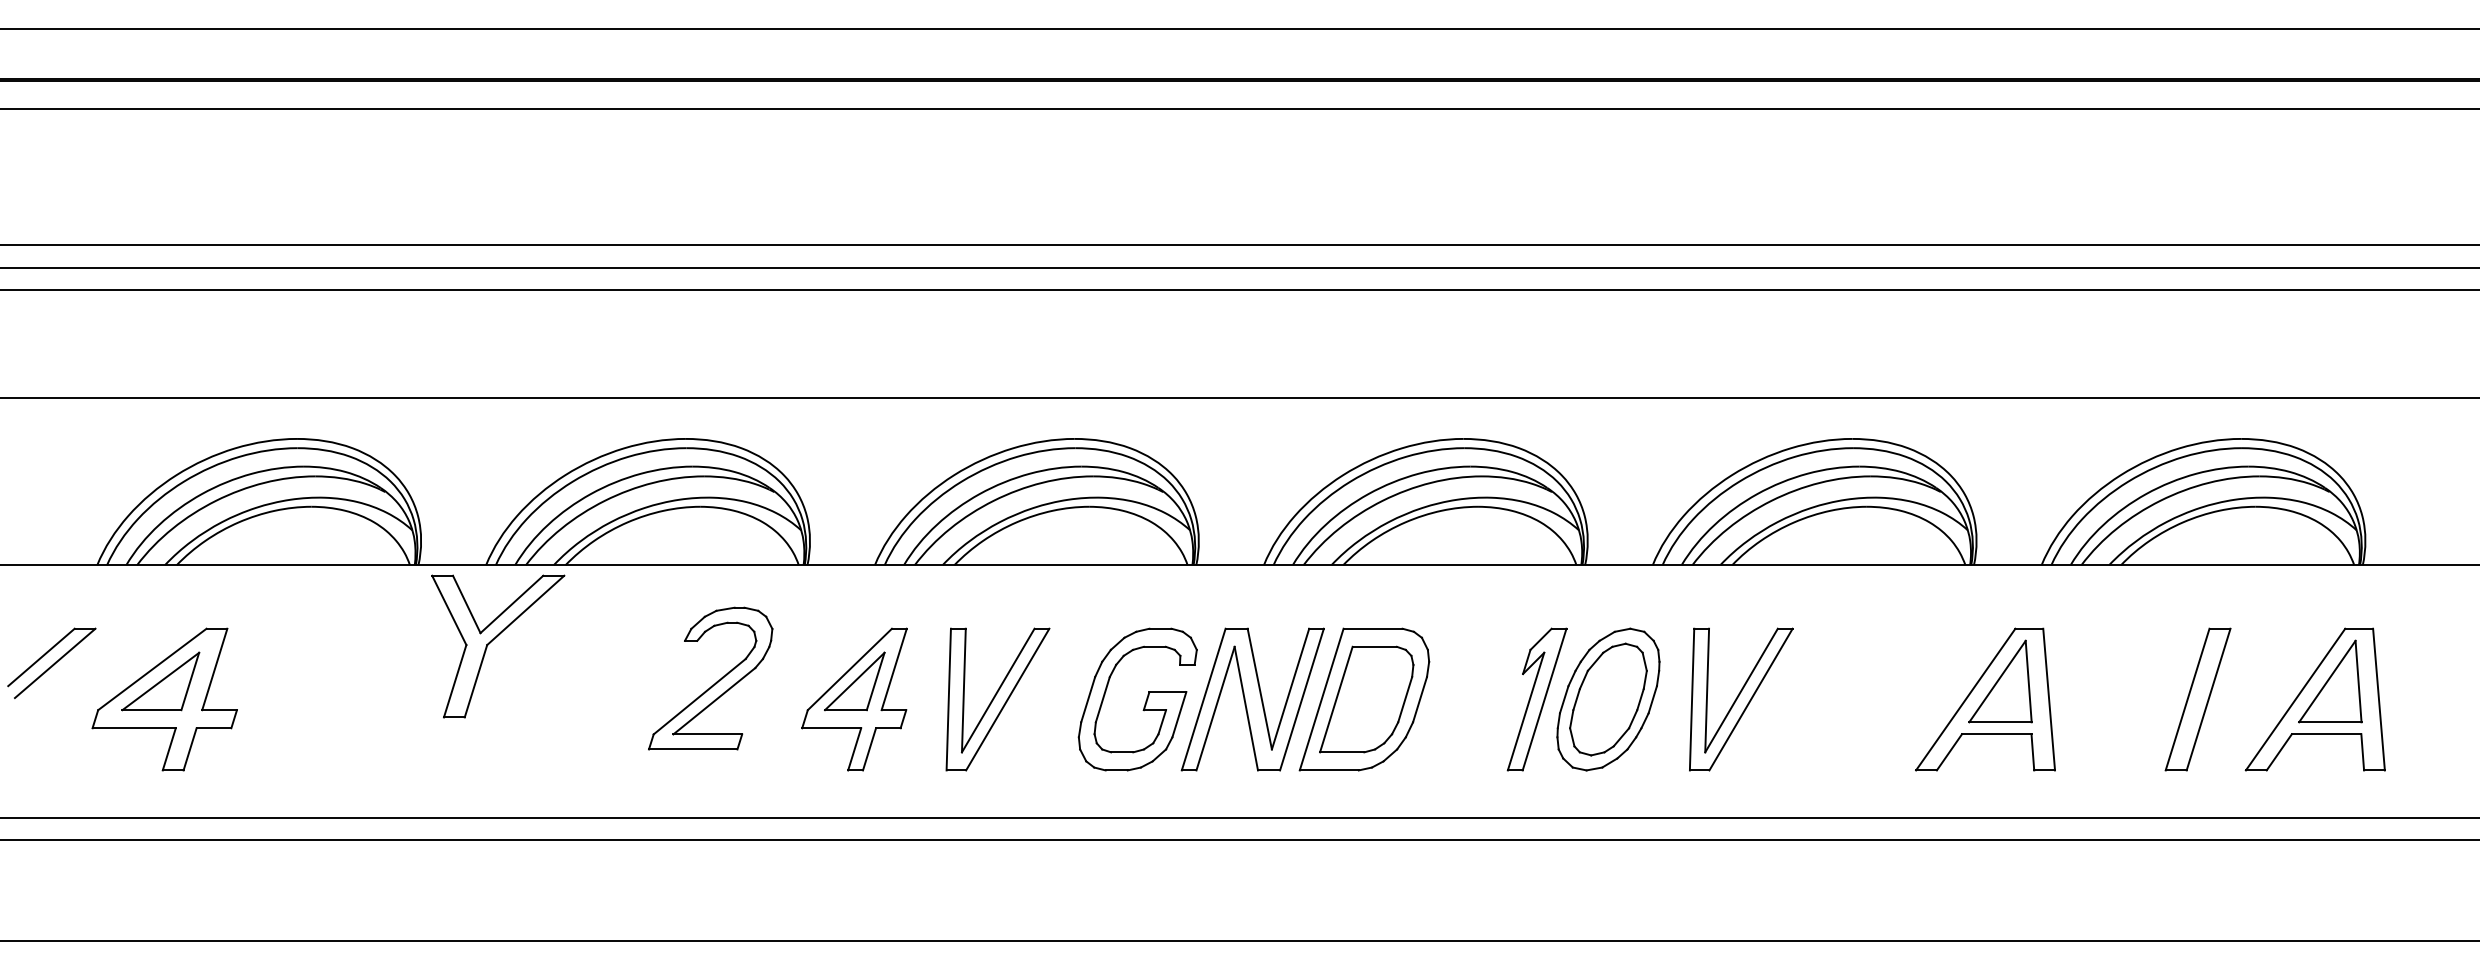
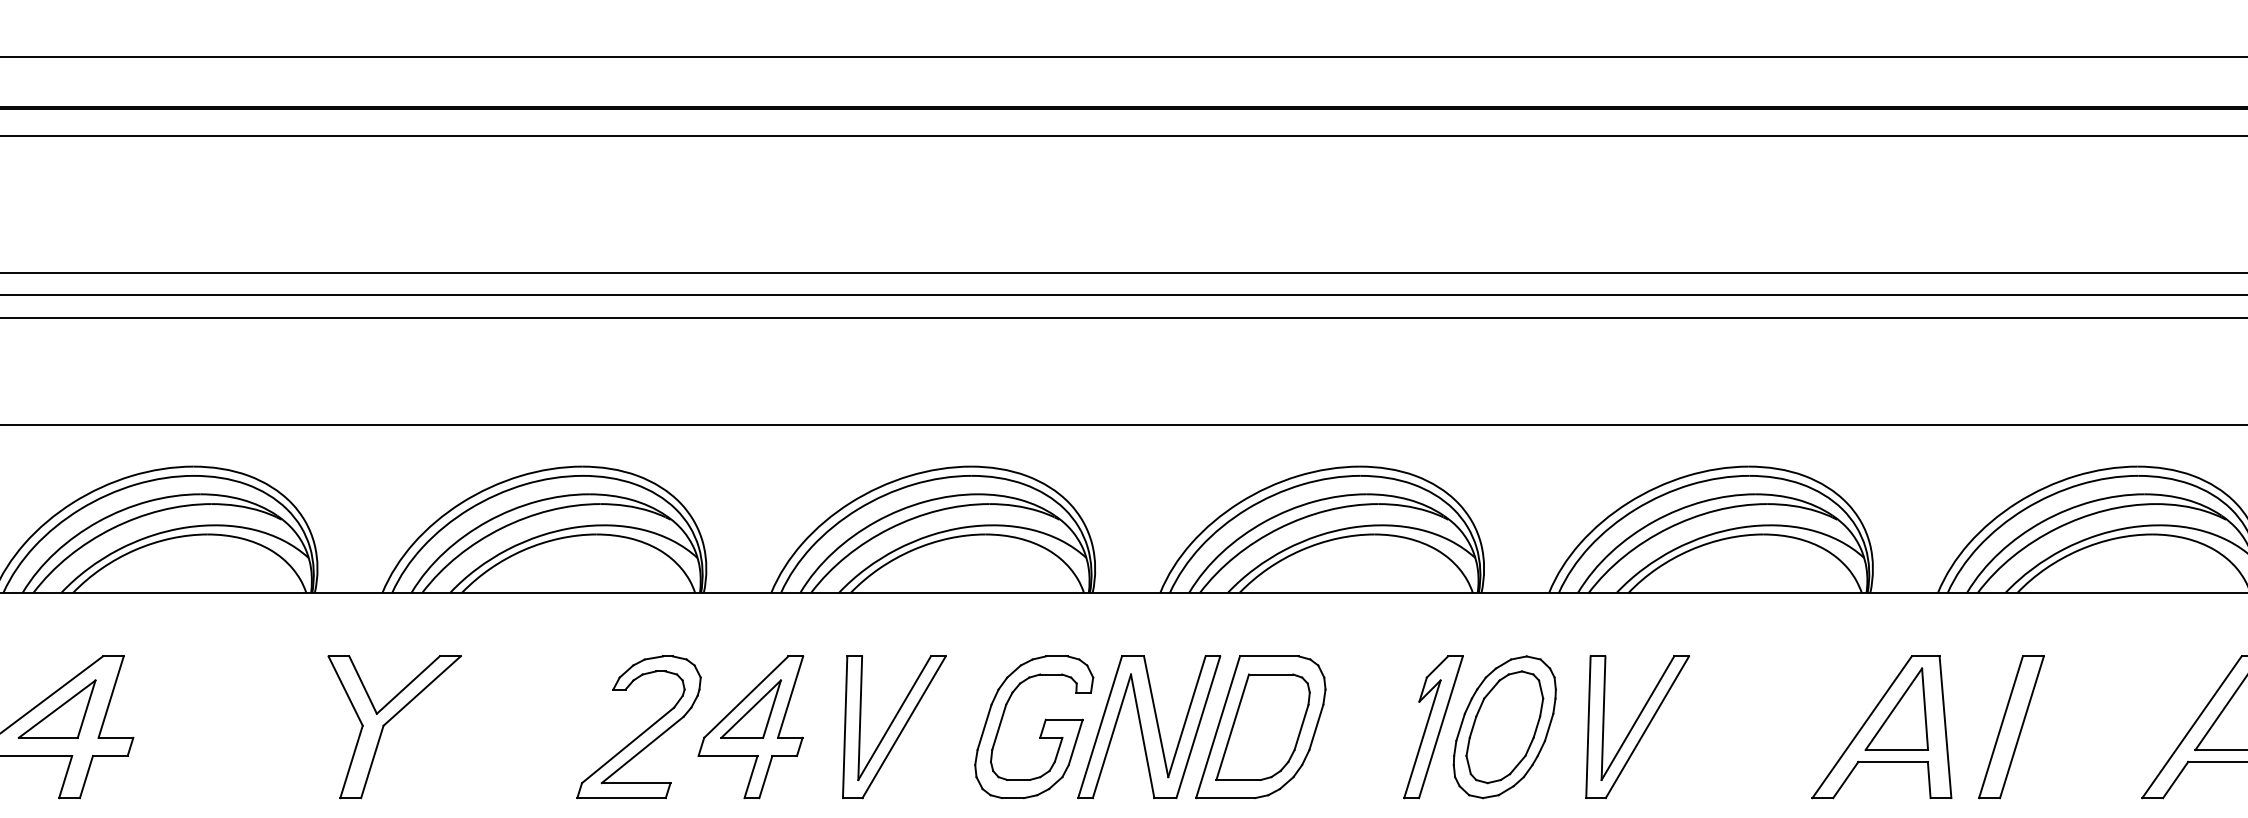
part: (493, 640) -> (389, 721), moved
part: (715, 682) -> (643, 731), moved
part: (2197, 699) -> (2010, 727), moved

